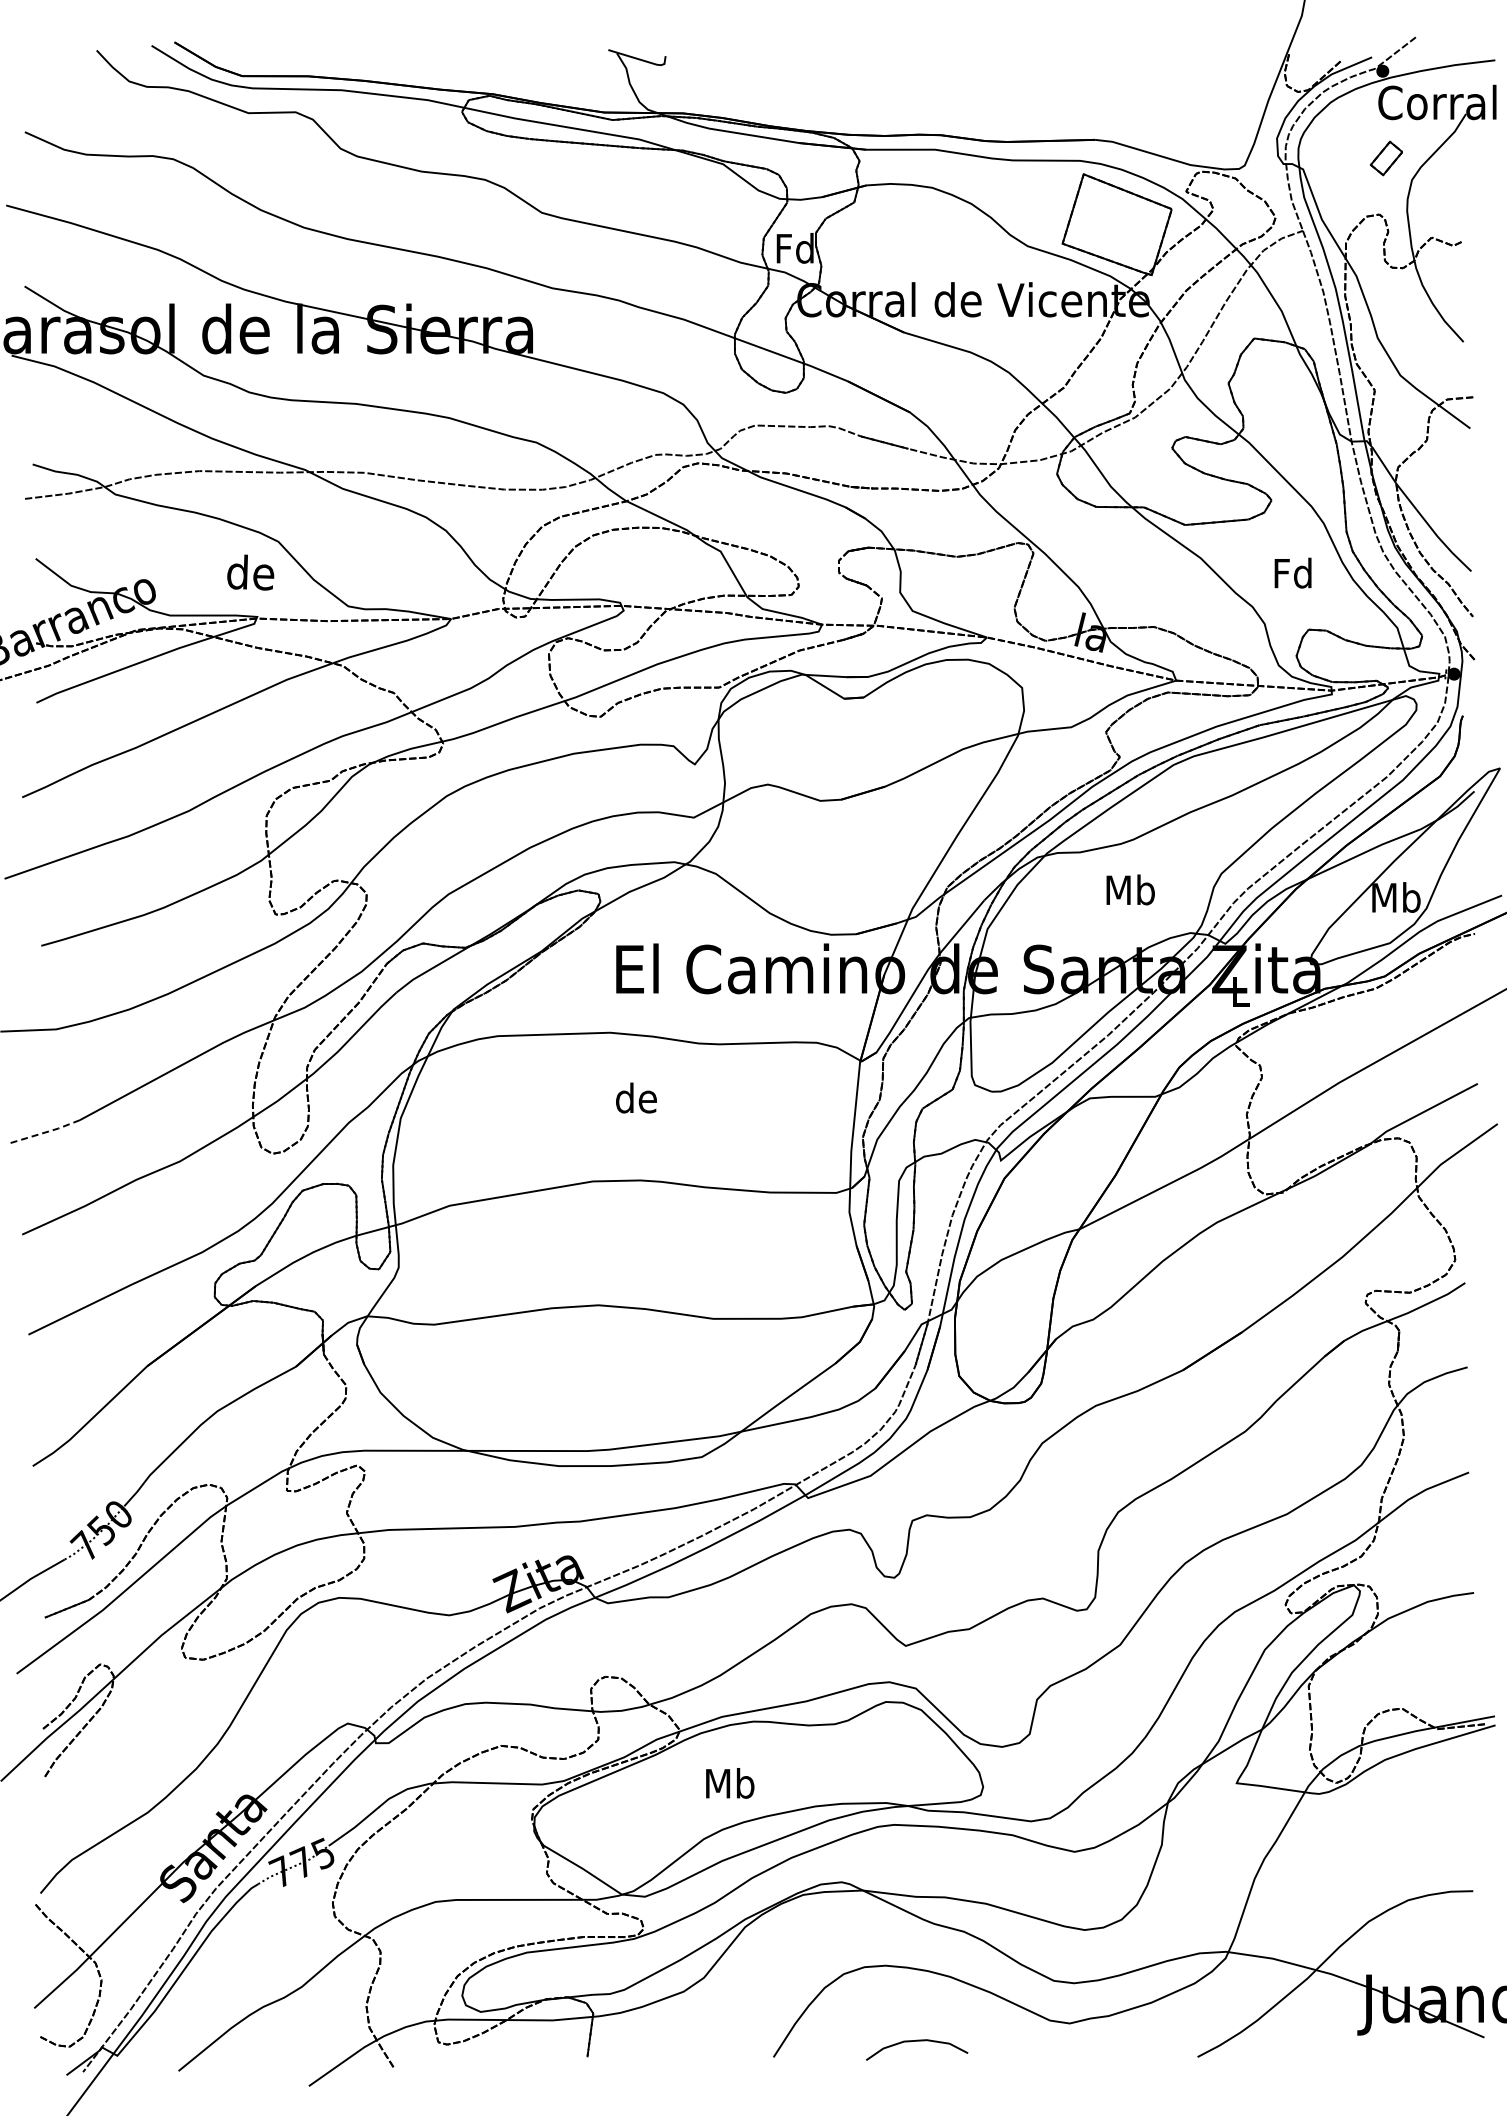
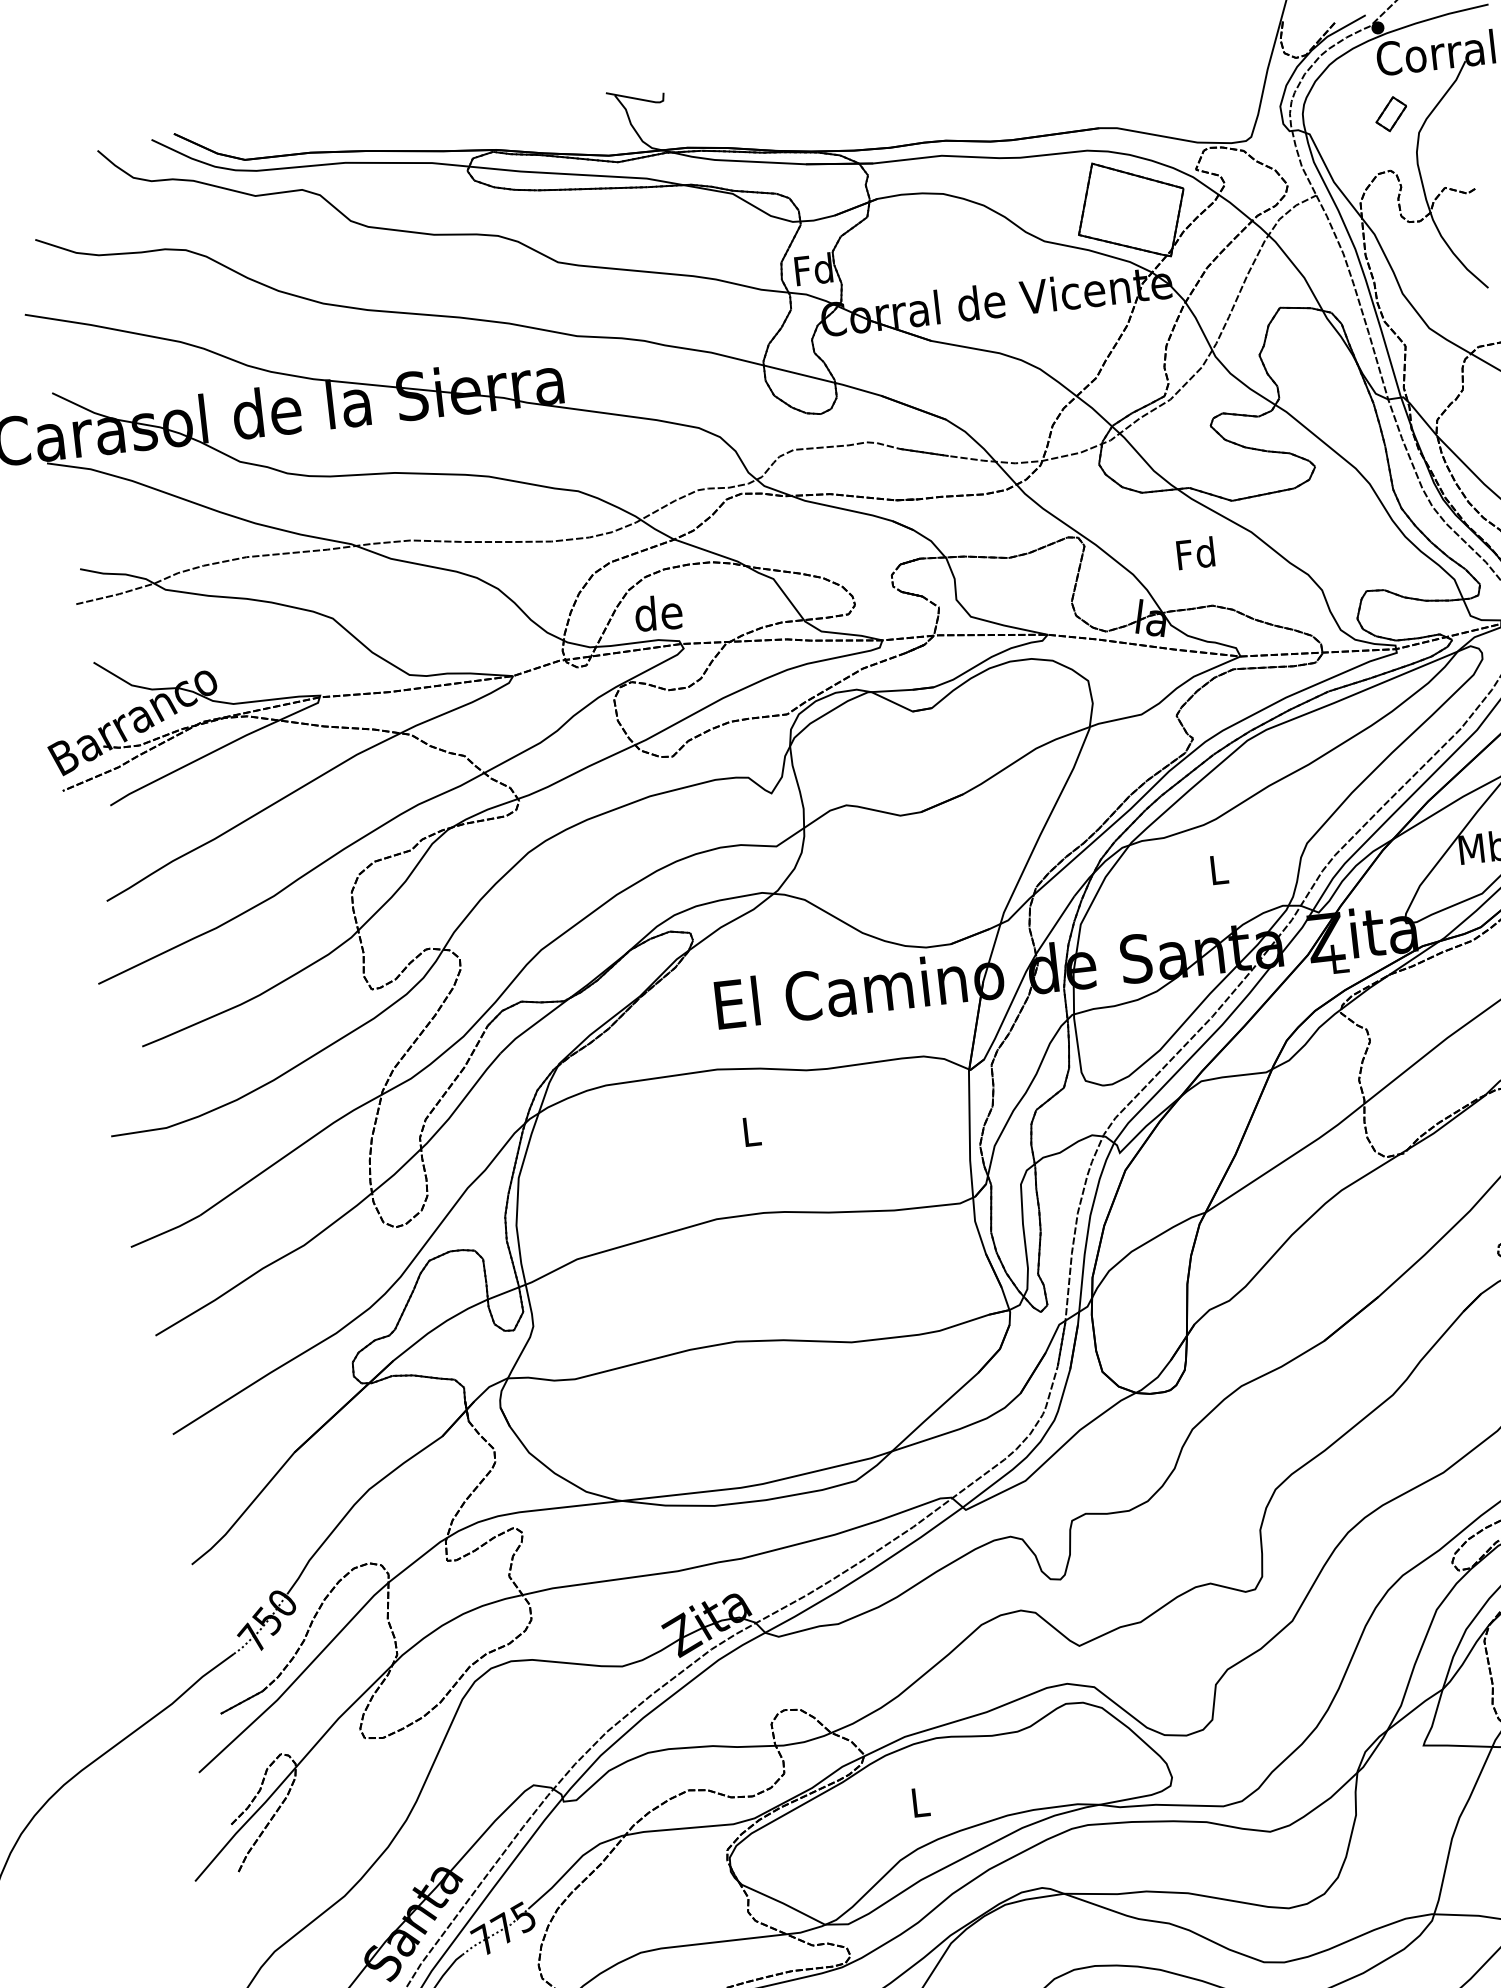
text: (250, 572) -> (658, 613), moved
text: (1292, 572) -> (1195, 552), moved
text: (1130, 889) -> (1218, 869), Mb -> L
text: (636, 1097) -> (750, 1130), de -> L
line: (44, 1132) -> (166, 1231), dashed -> solid
text: (730, 1783) -> (920, 1802), Mb -> L

